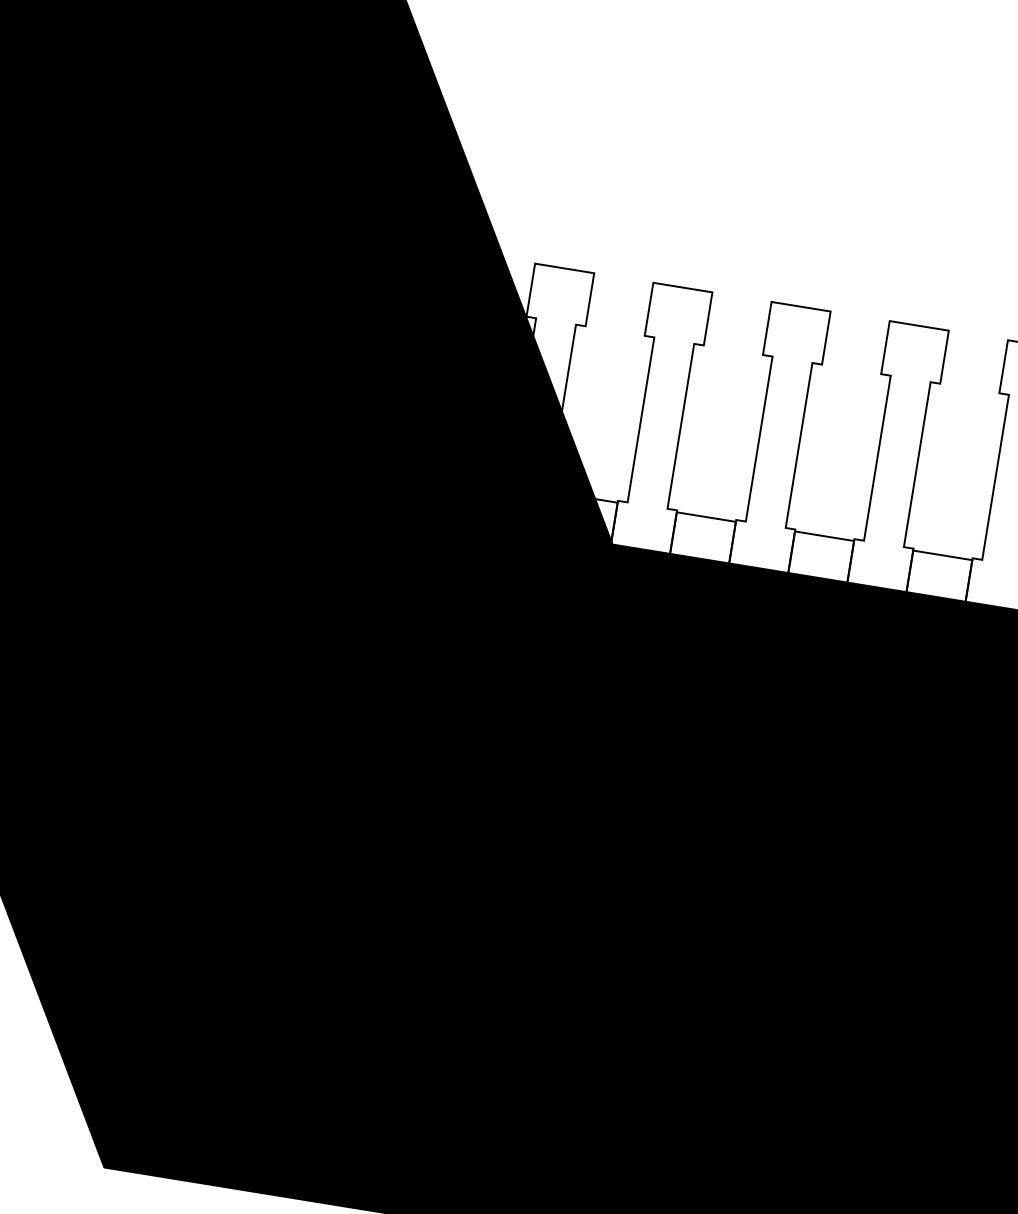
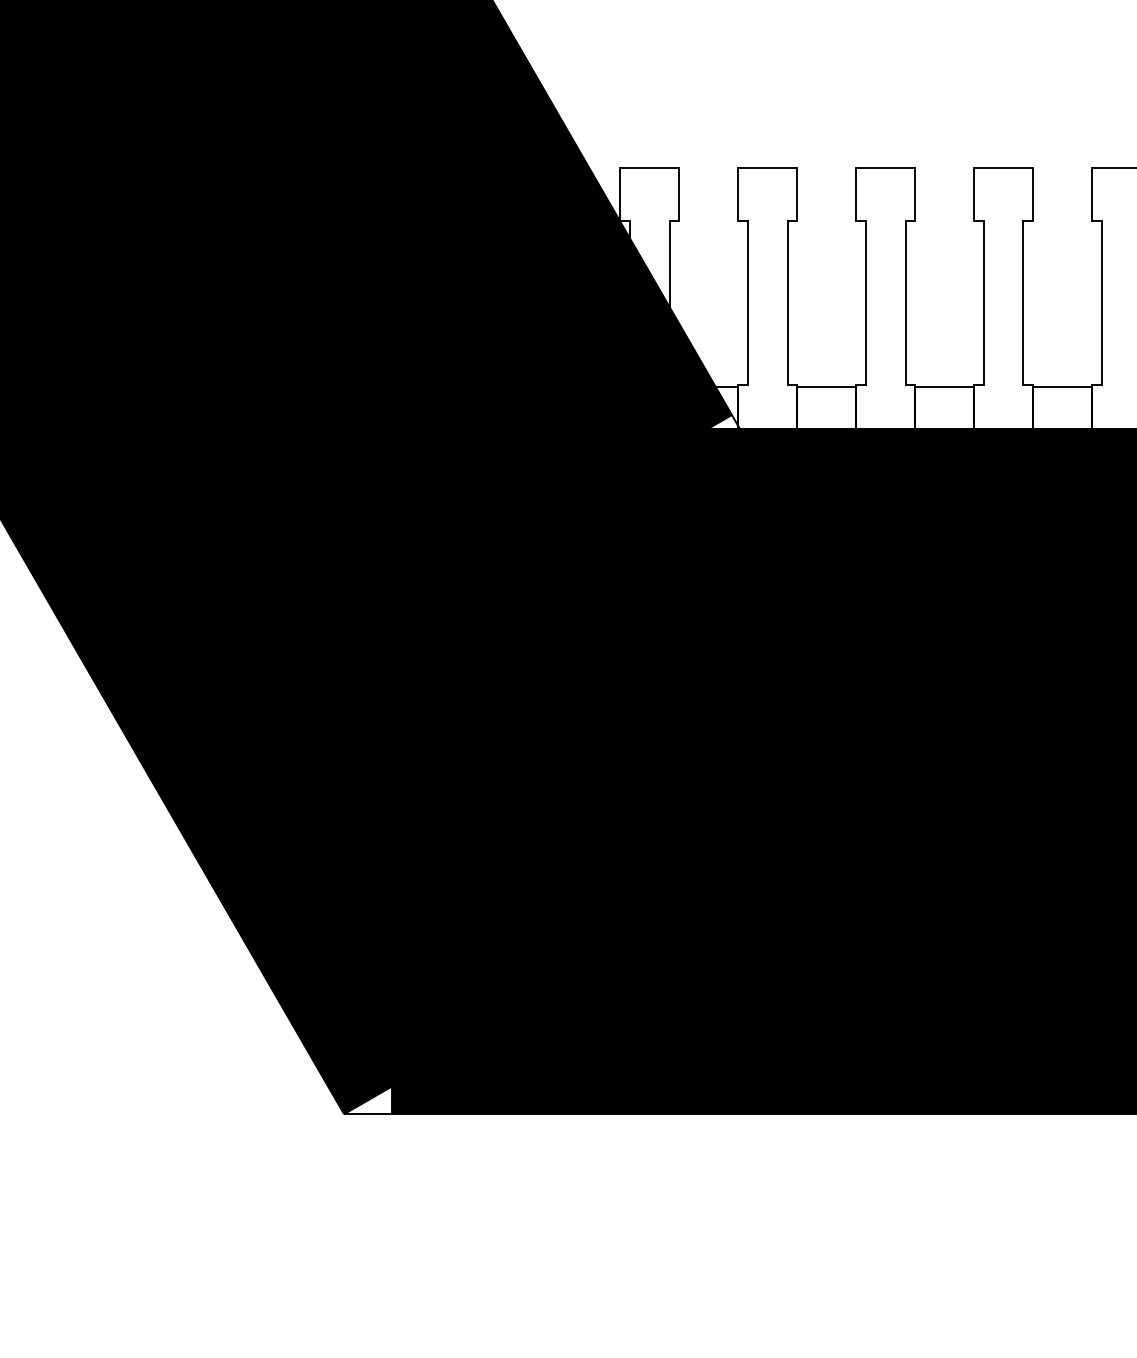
fill: (597, 534) -> (723, 421), removed
fill: (130, 1157) -> (367, 1100), removed

